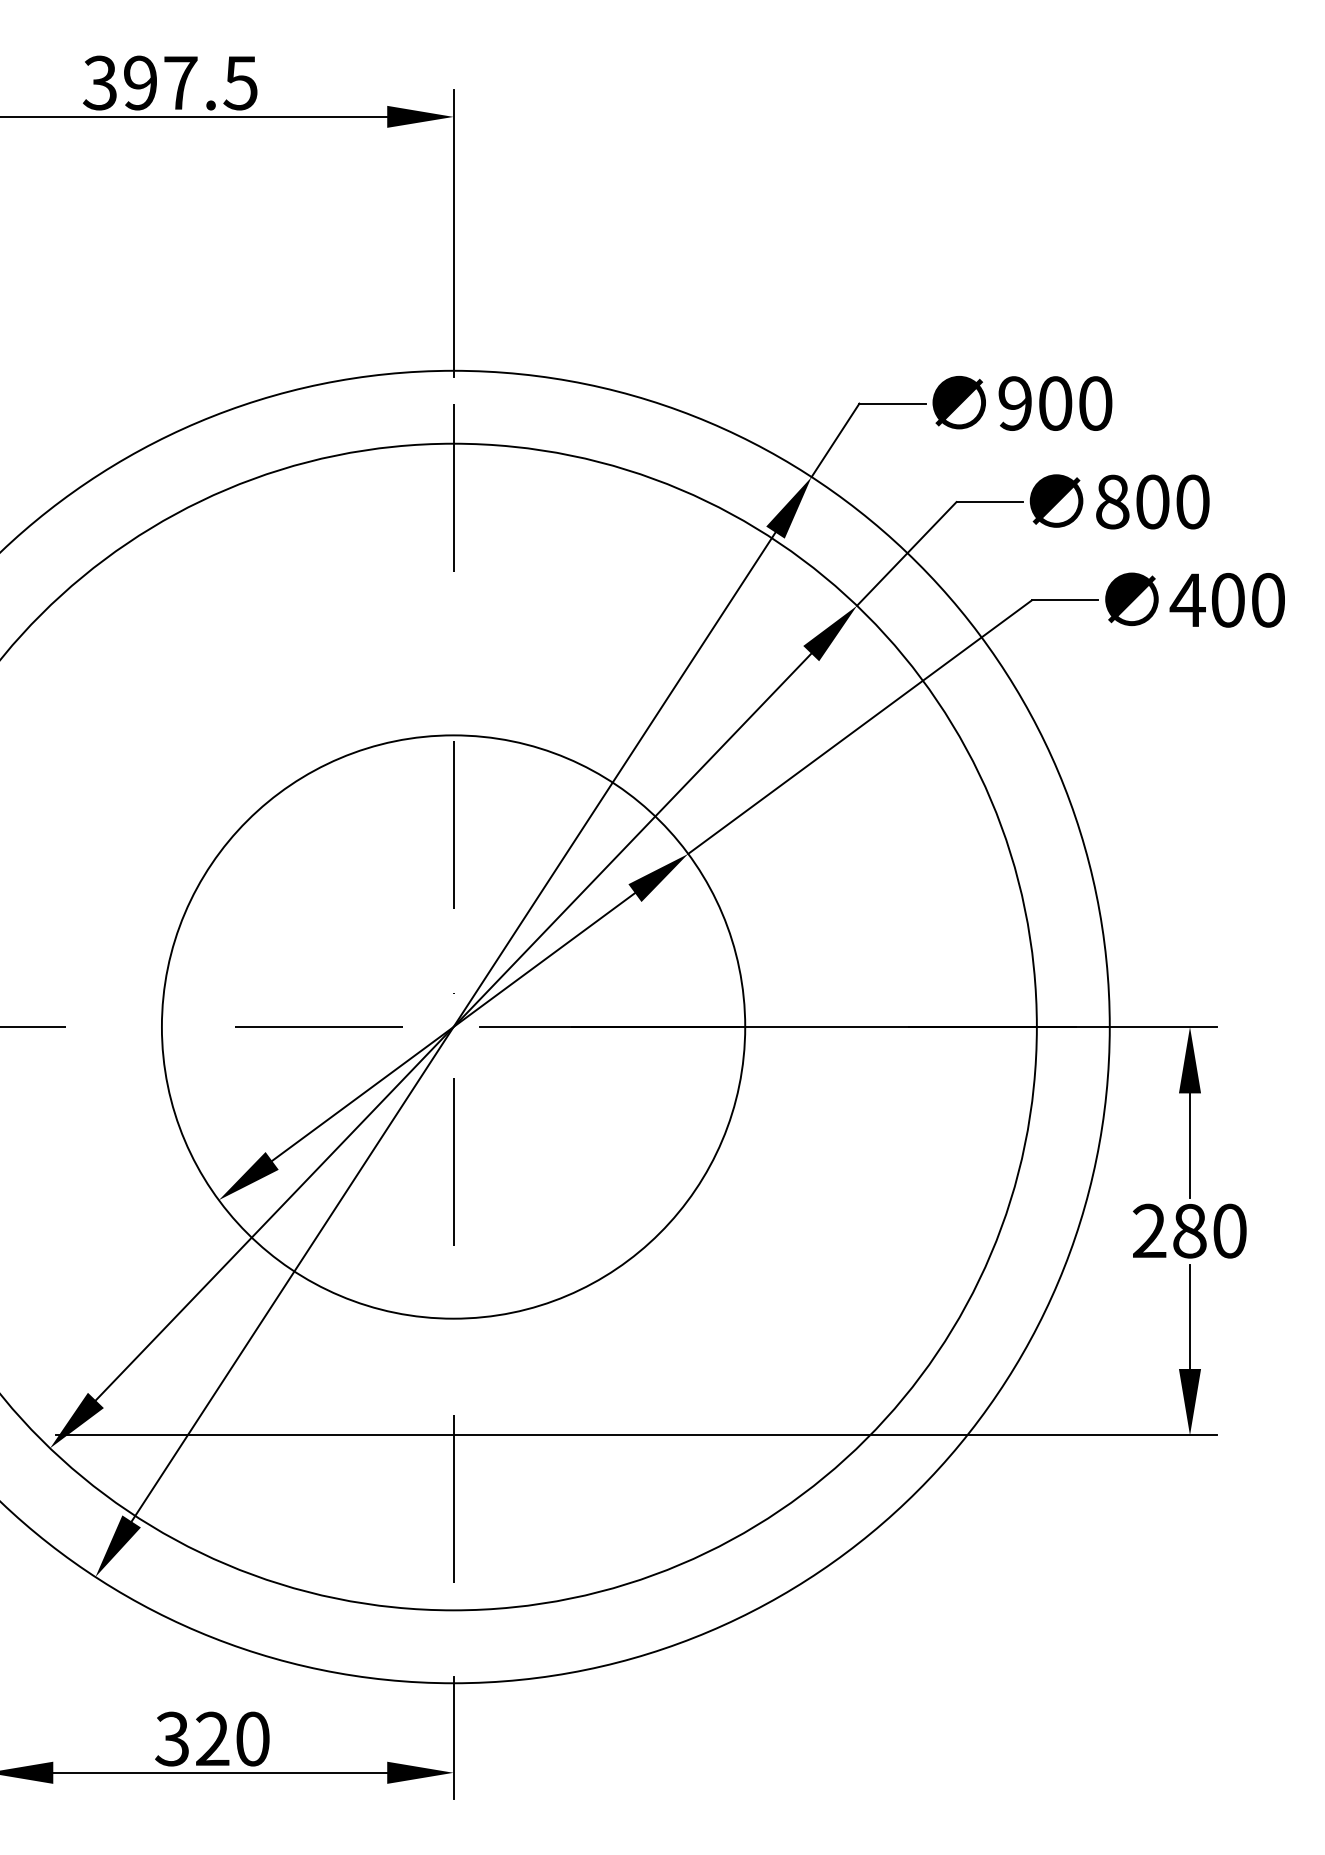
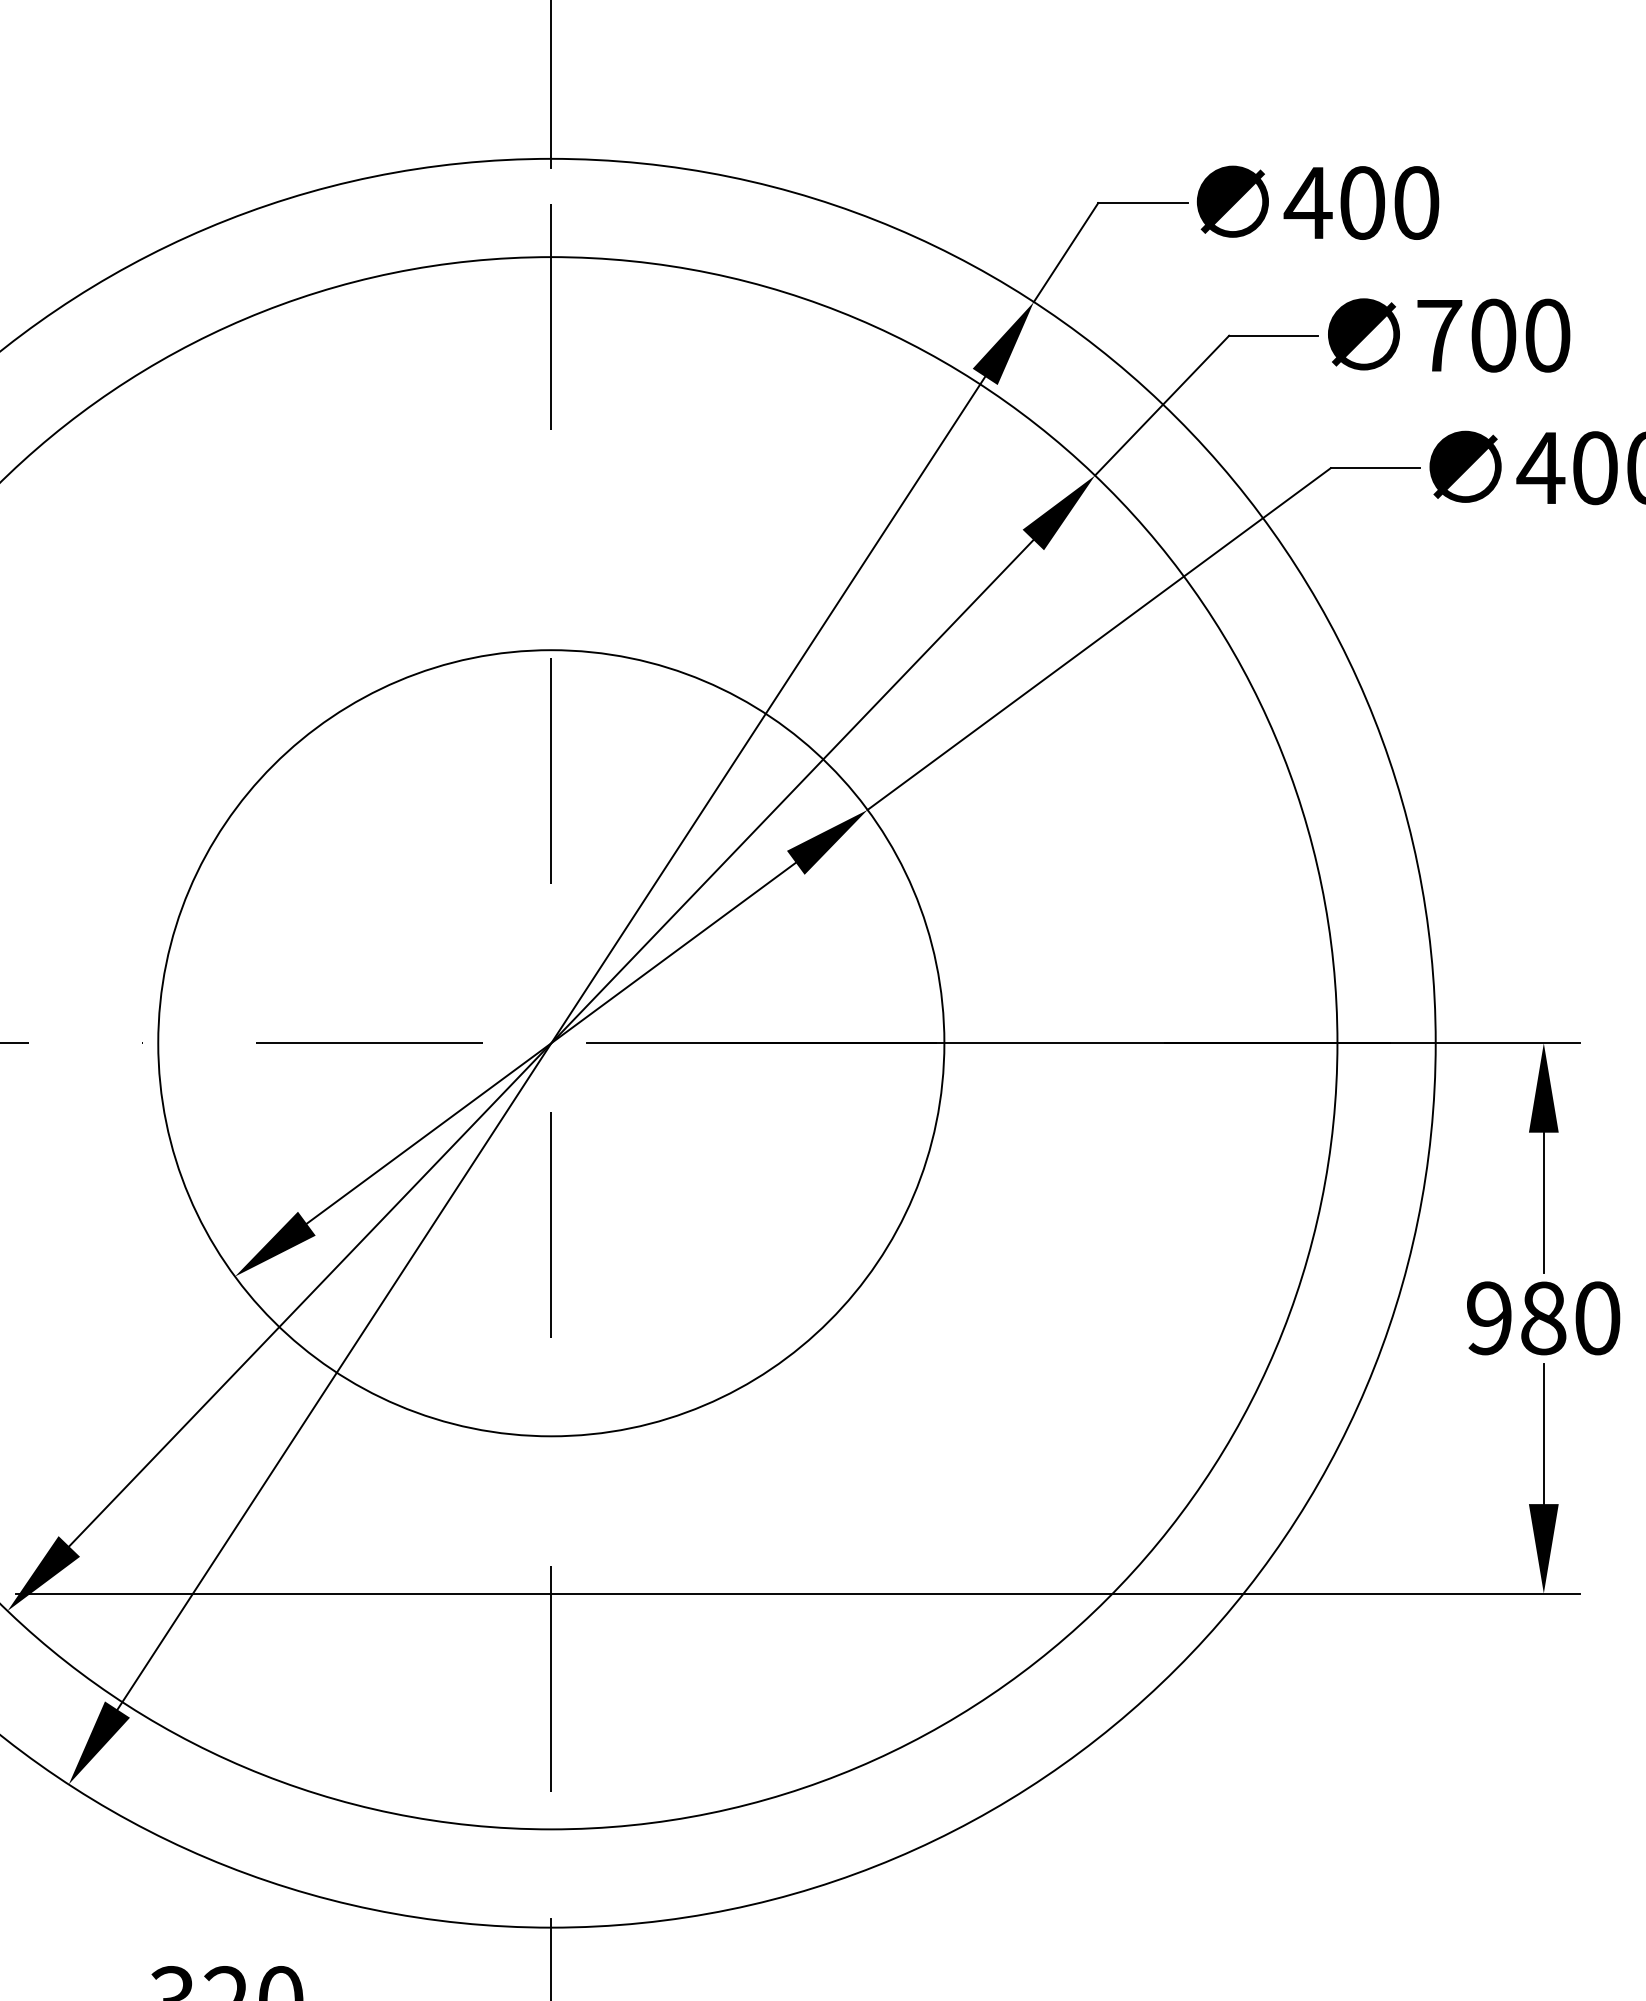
text: (1015, 403) -> (1308, 202), 900 -> 400
text: (1112, 501) -> (1439, 334), 800 -> 700
text: (1149, 1231) -> (1489, 1318), 280 -> 980

